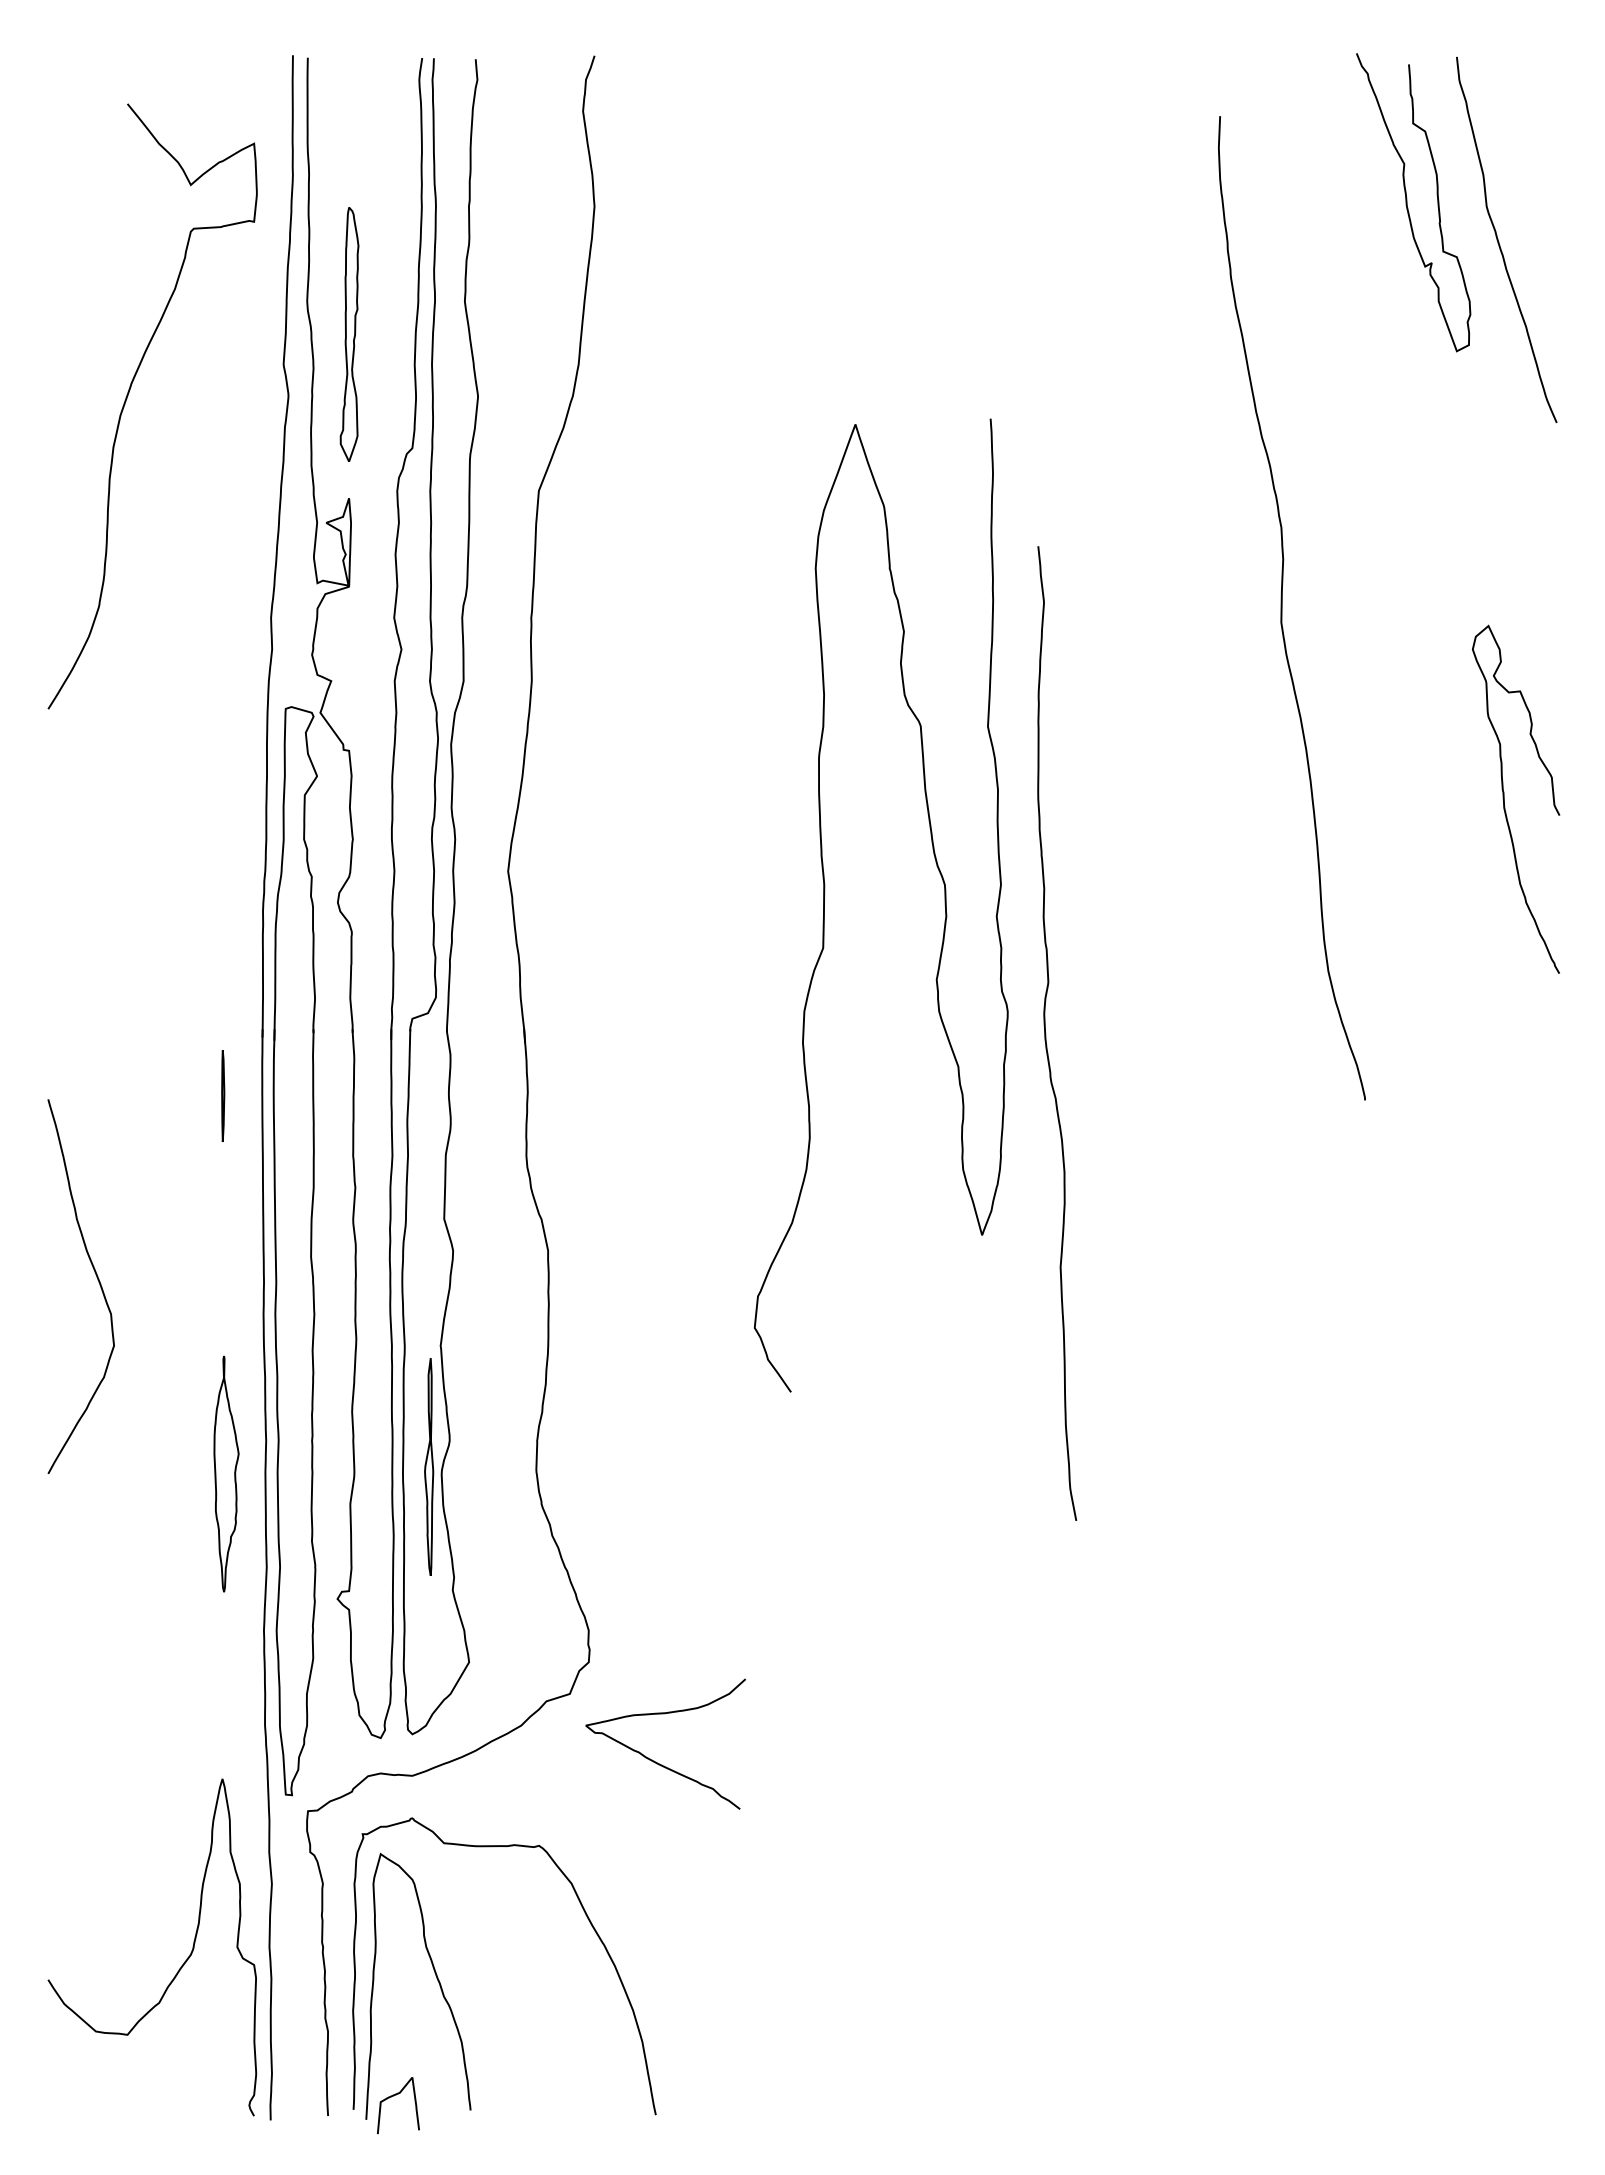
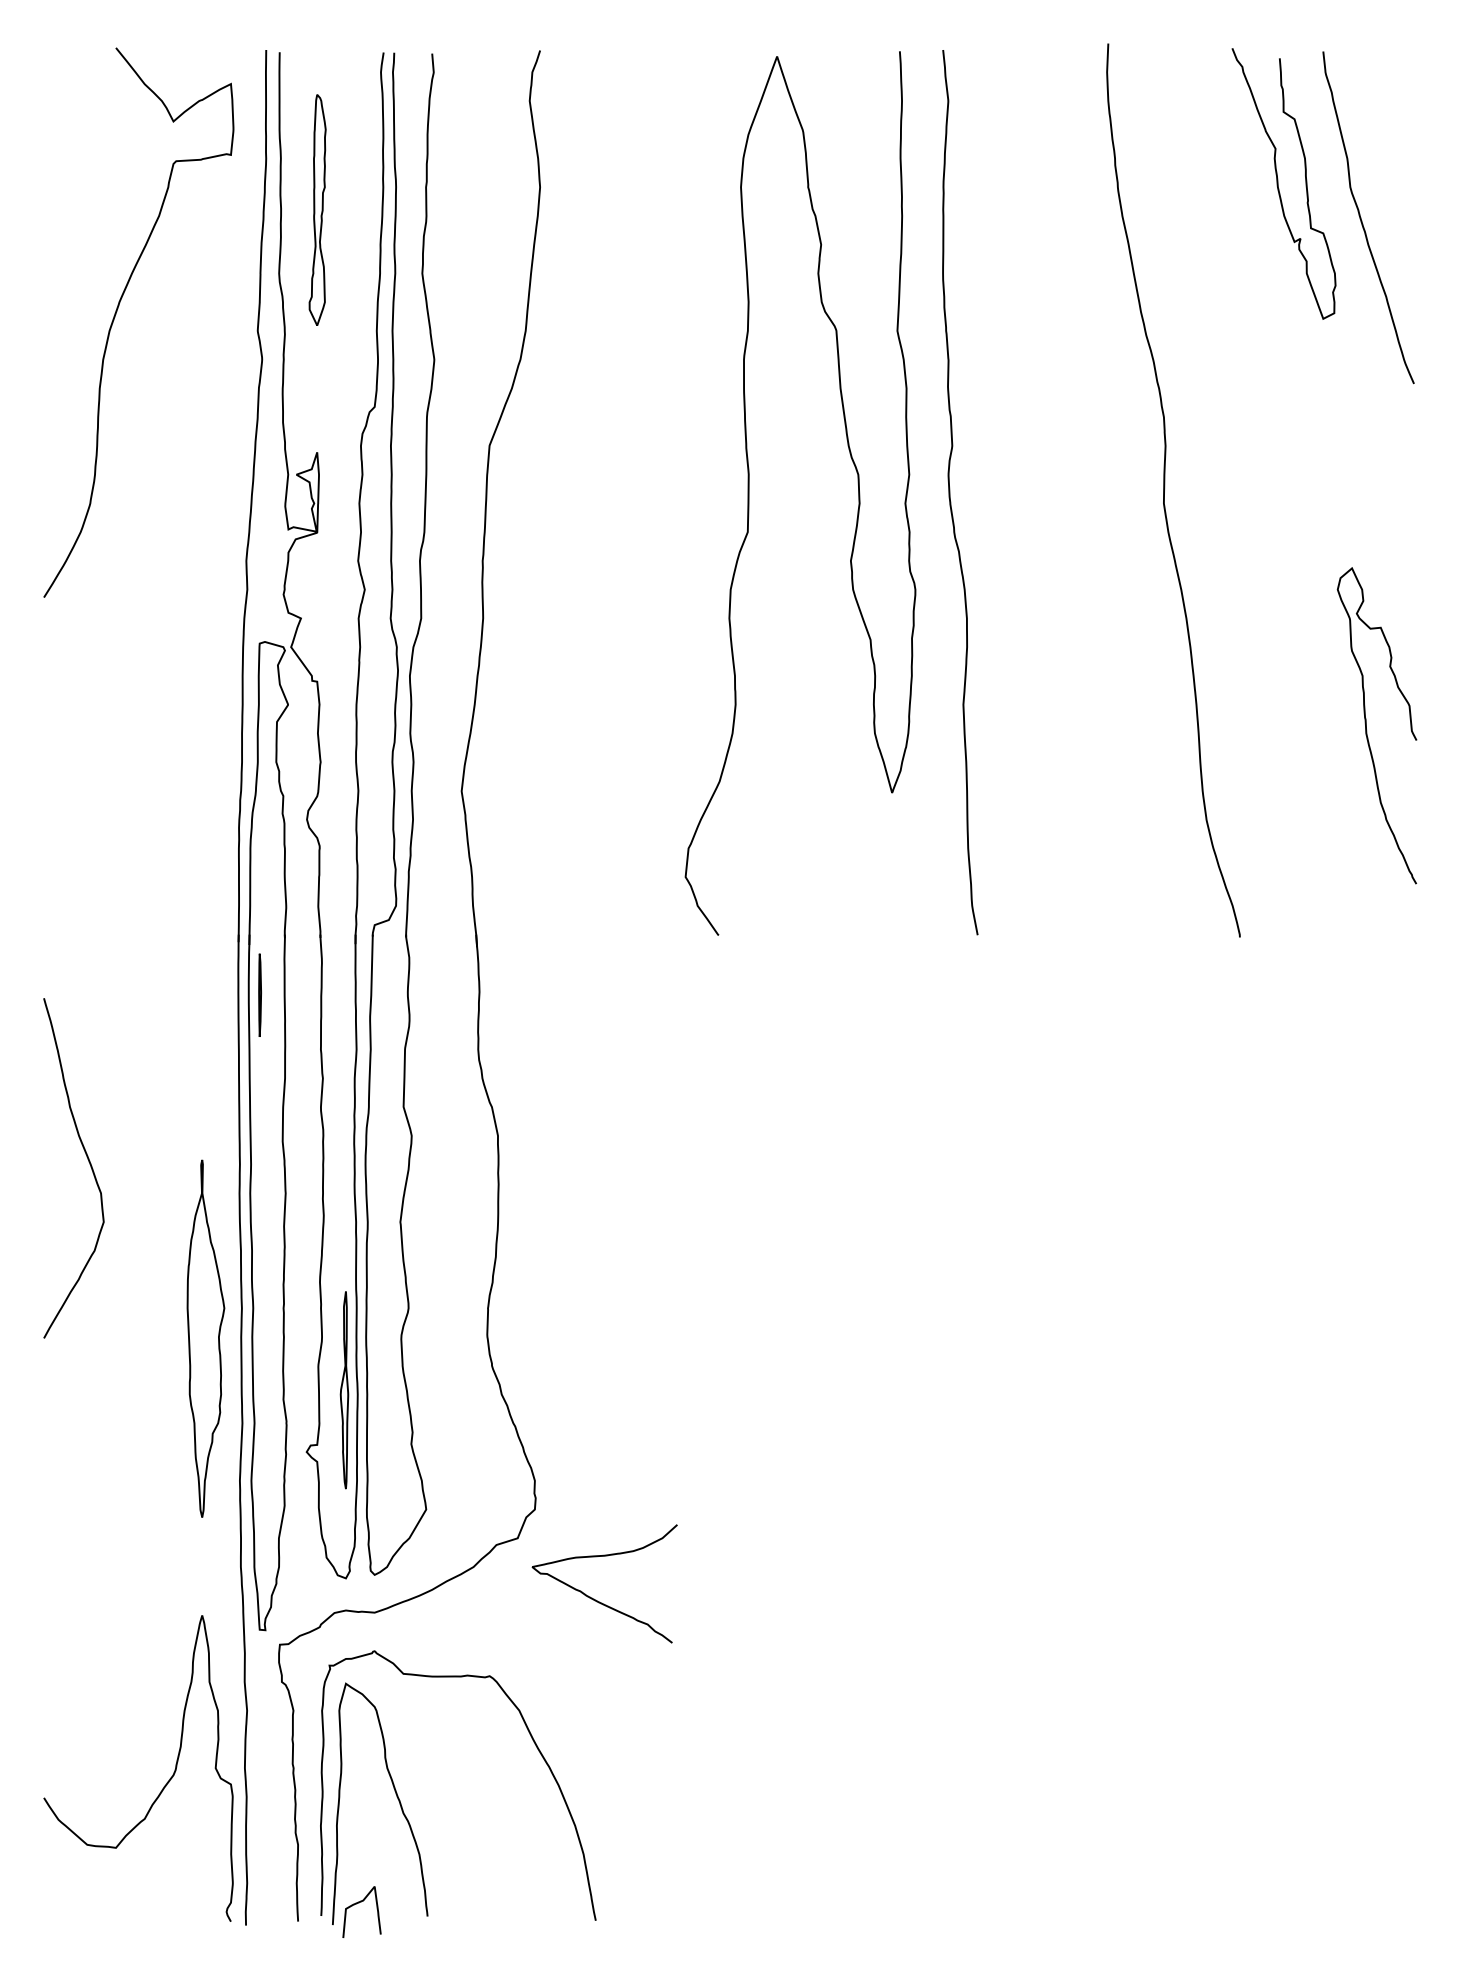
part: (349, 334) -> (317, 210), moved
curve: (128, 396) -> (116, 313), moved
curve: (1282, 608) -> (1164, 490), moved
curve: (824, 905) -> (748, 493), moved
curve: (1046, 1033) -> (950, 492), moved
line: (223, 1095) -> (260, 994), moved
part: (429, 1466) -> (344, 1389), moved
part: (226, 1473) -> (205, 1338), size x1.67

